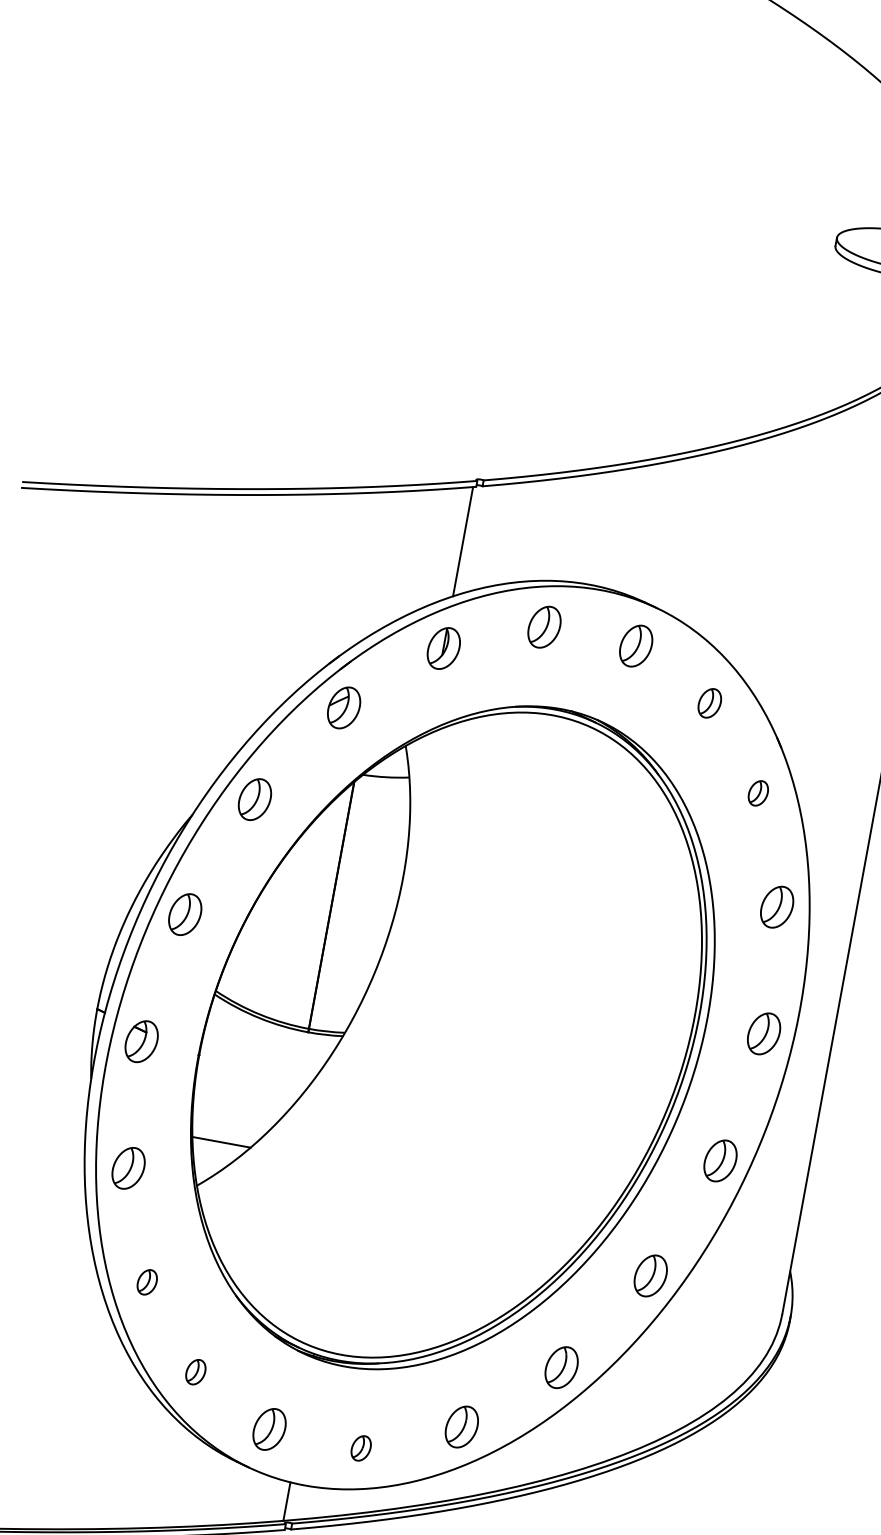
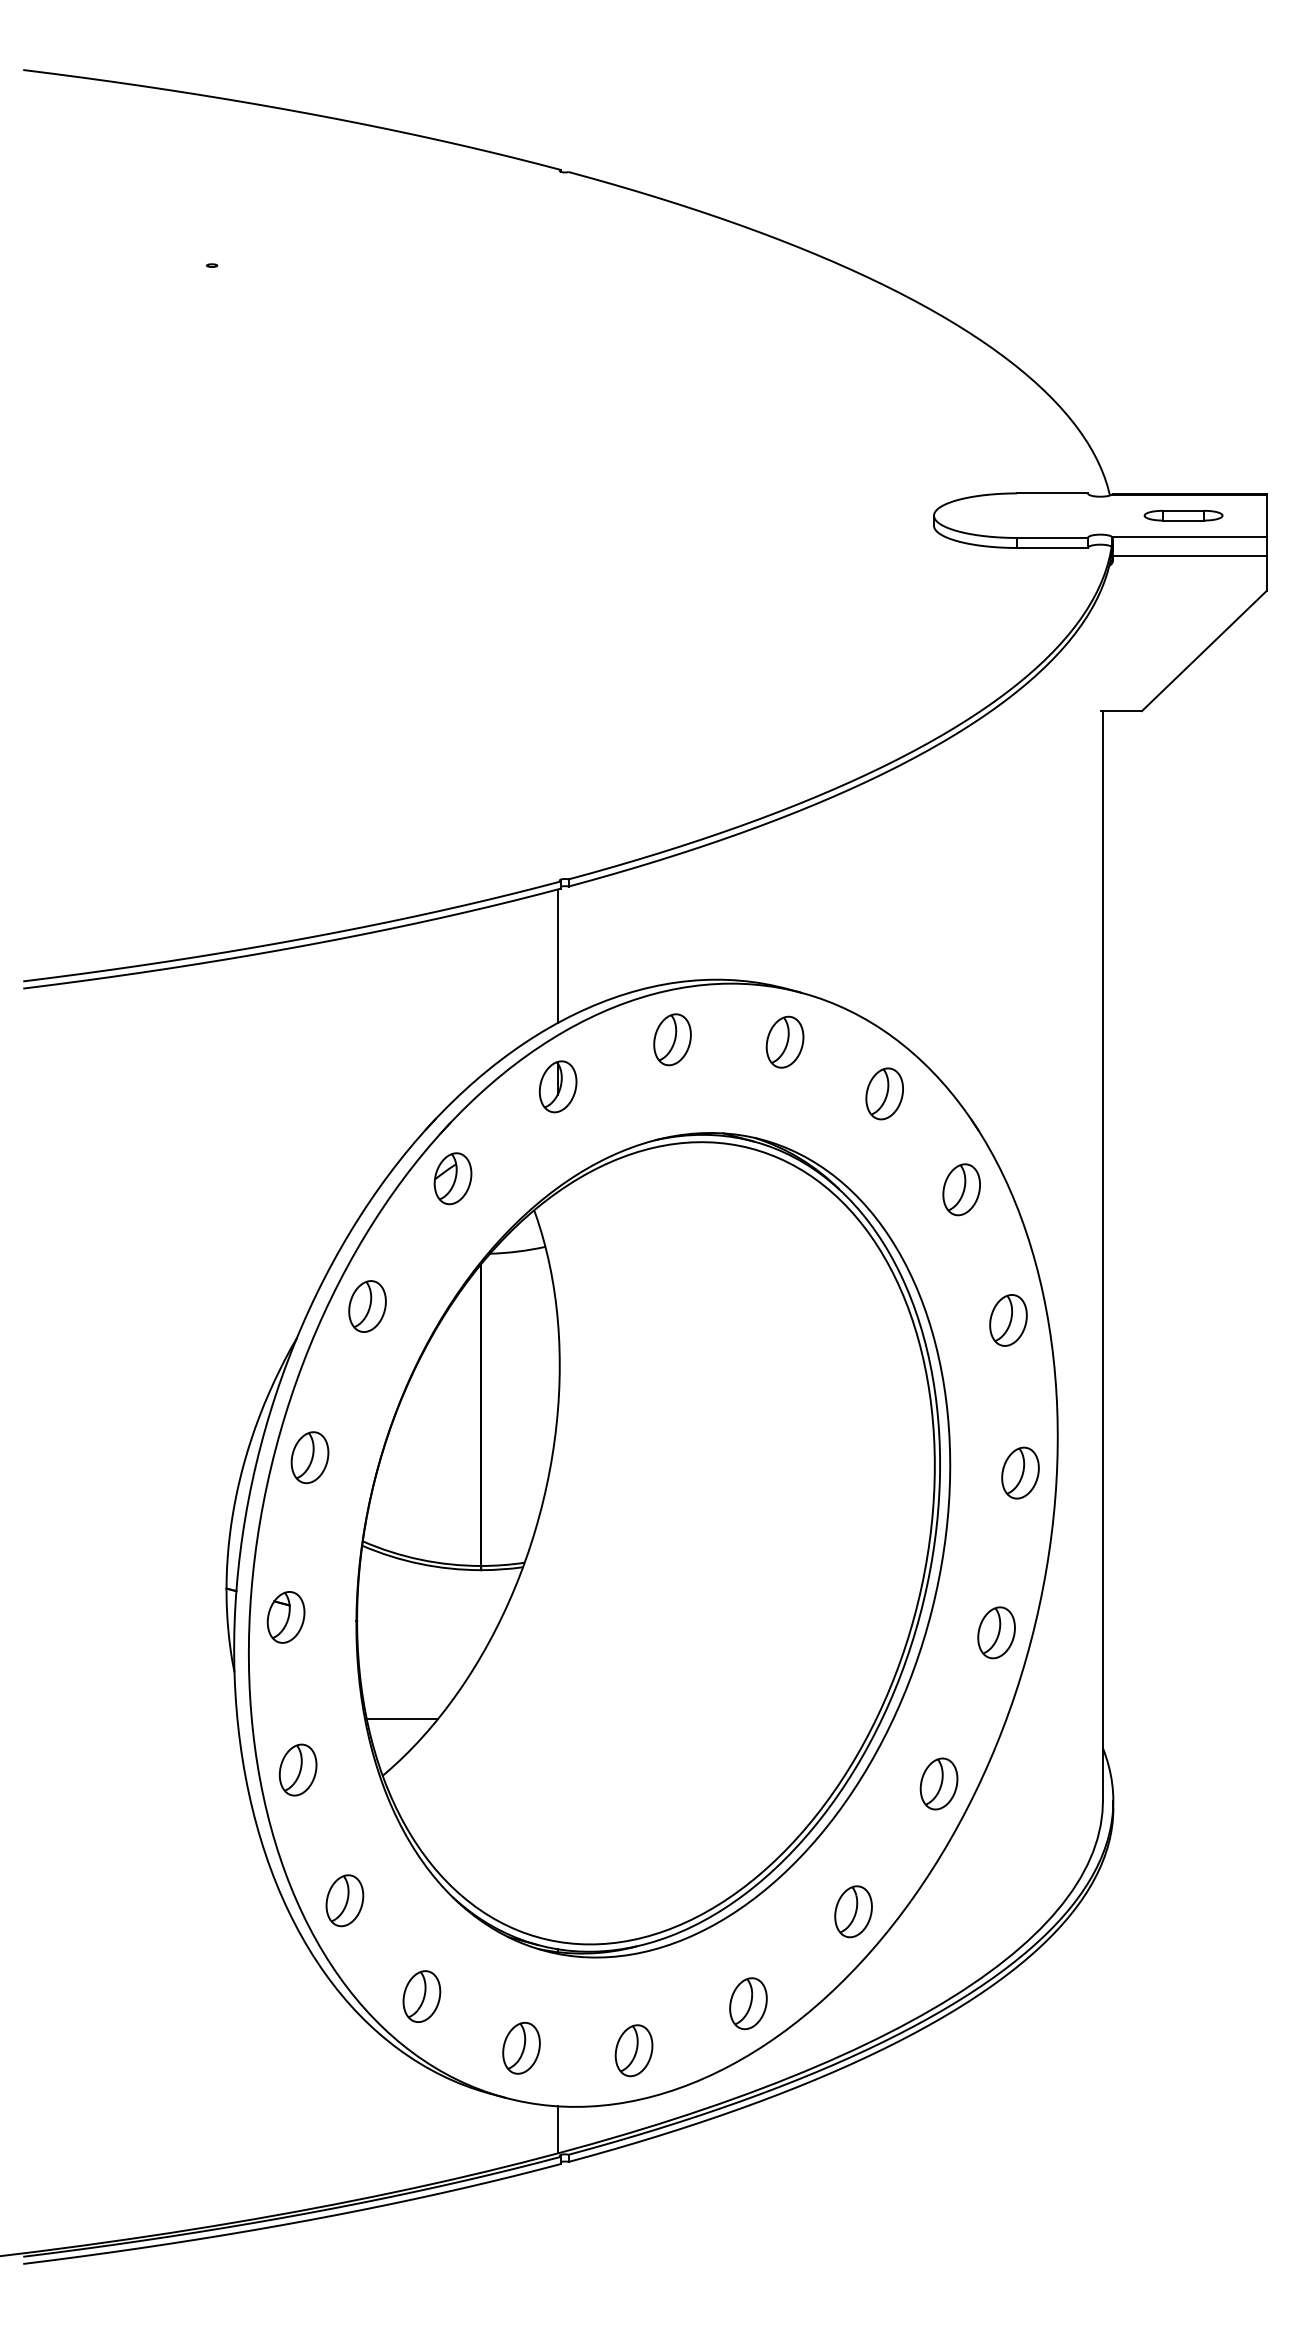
part: (709, 702) -> (884, 1093), size x1.43
part: (758, 793) -> (961, 1189), size x1.67
part: (146, 1281) -> (344, 1900), size x1.67
part: (195, 1372) -> (421, 1996), size x1.67
part: (360, 1448) -> (633, 2050), size x1.67

